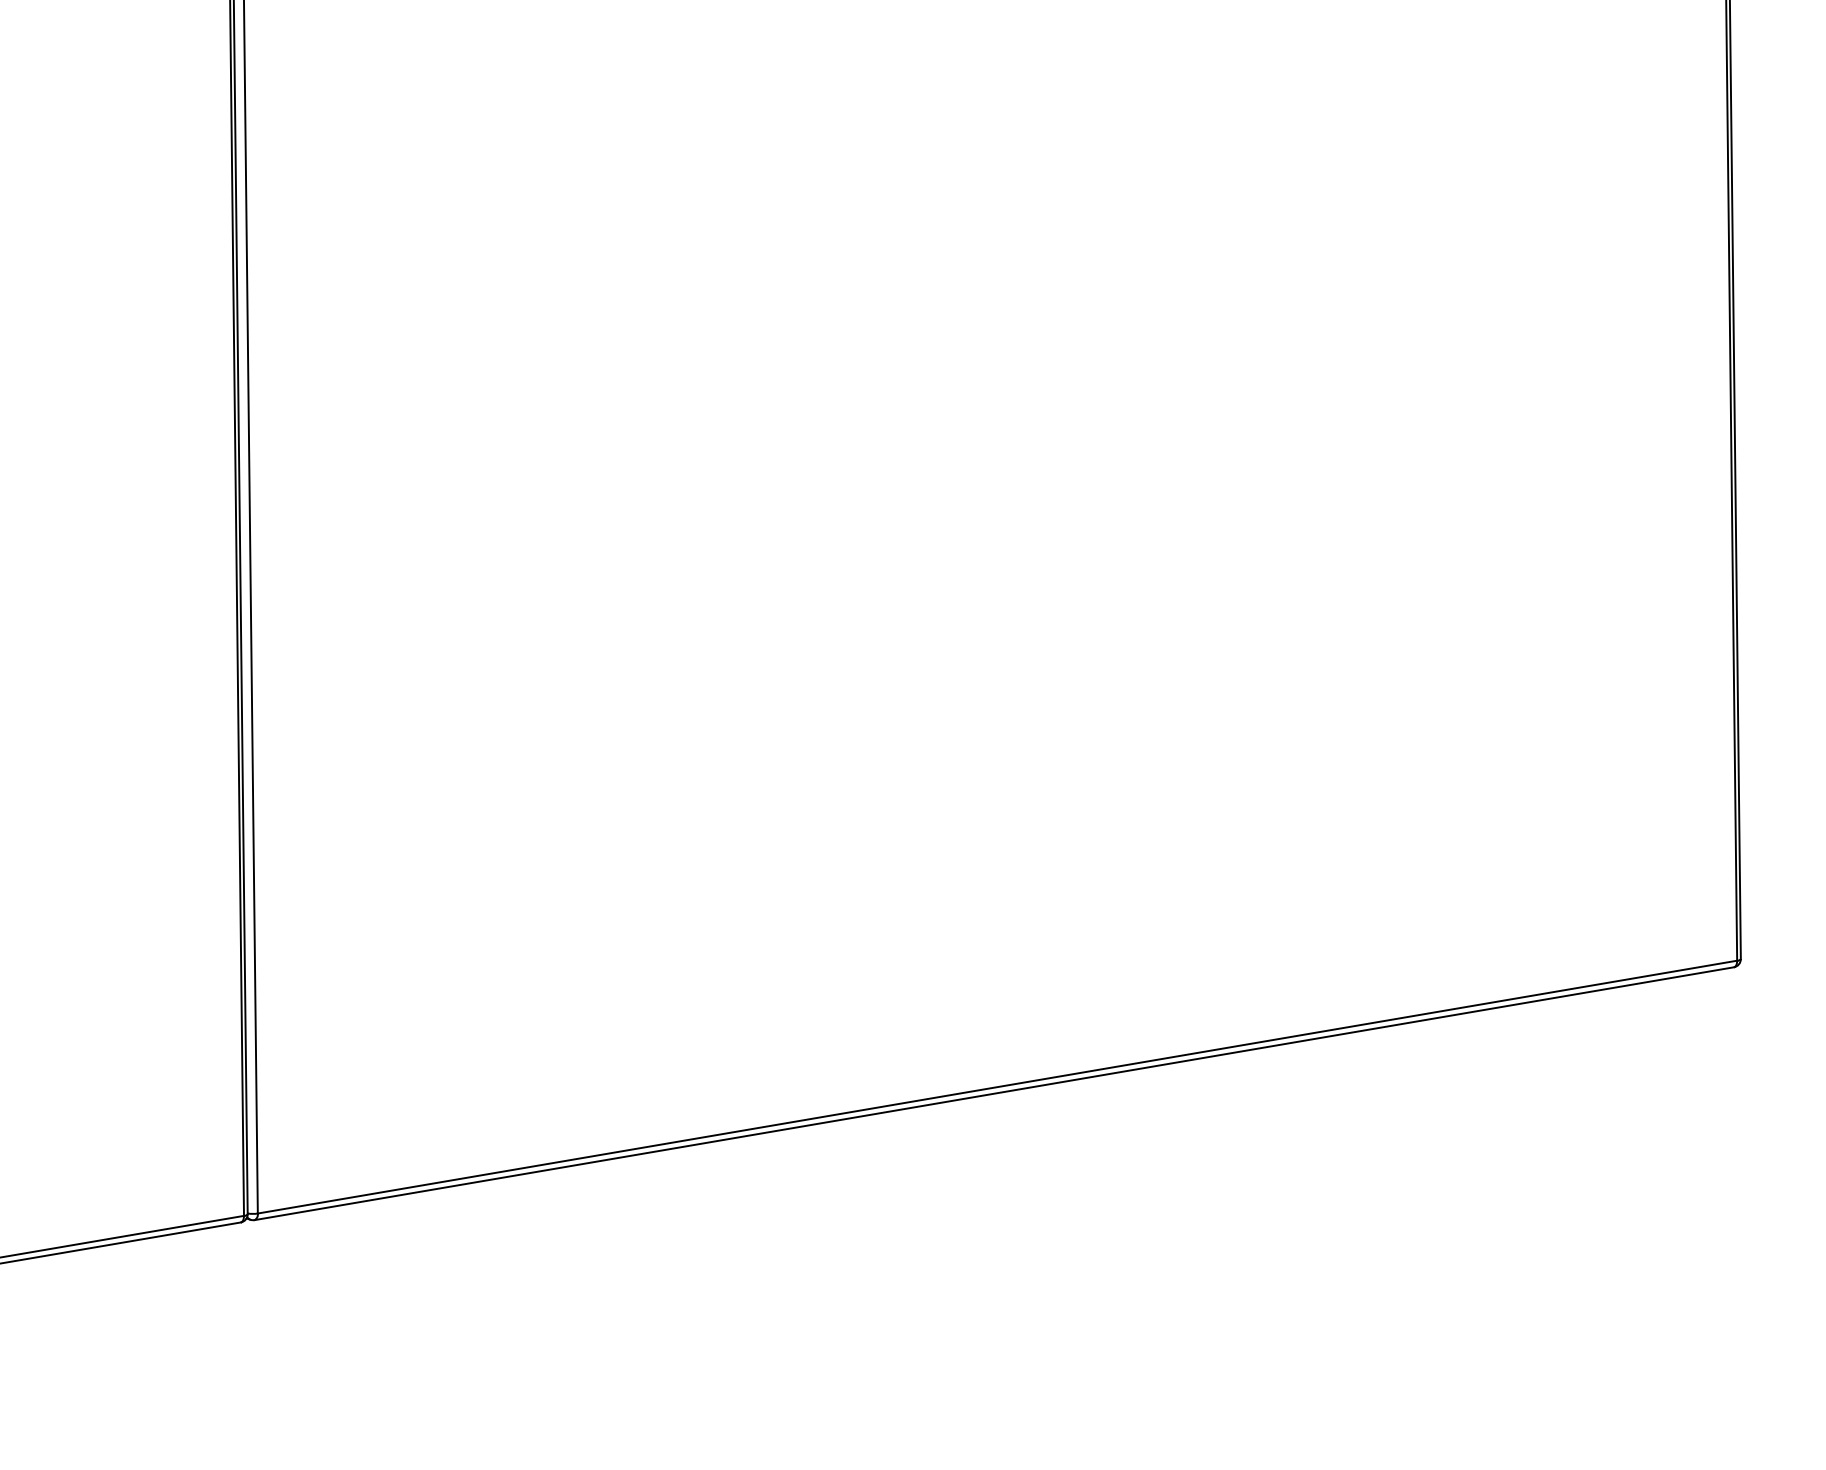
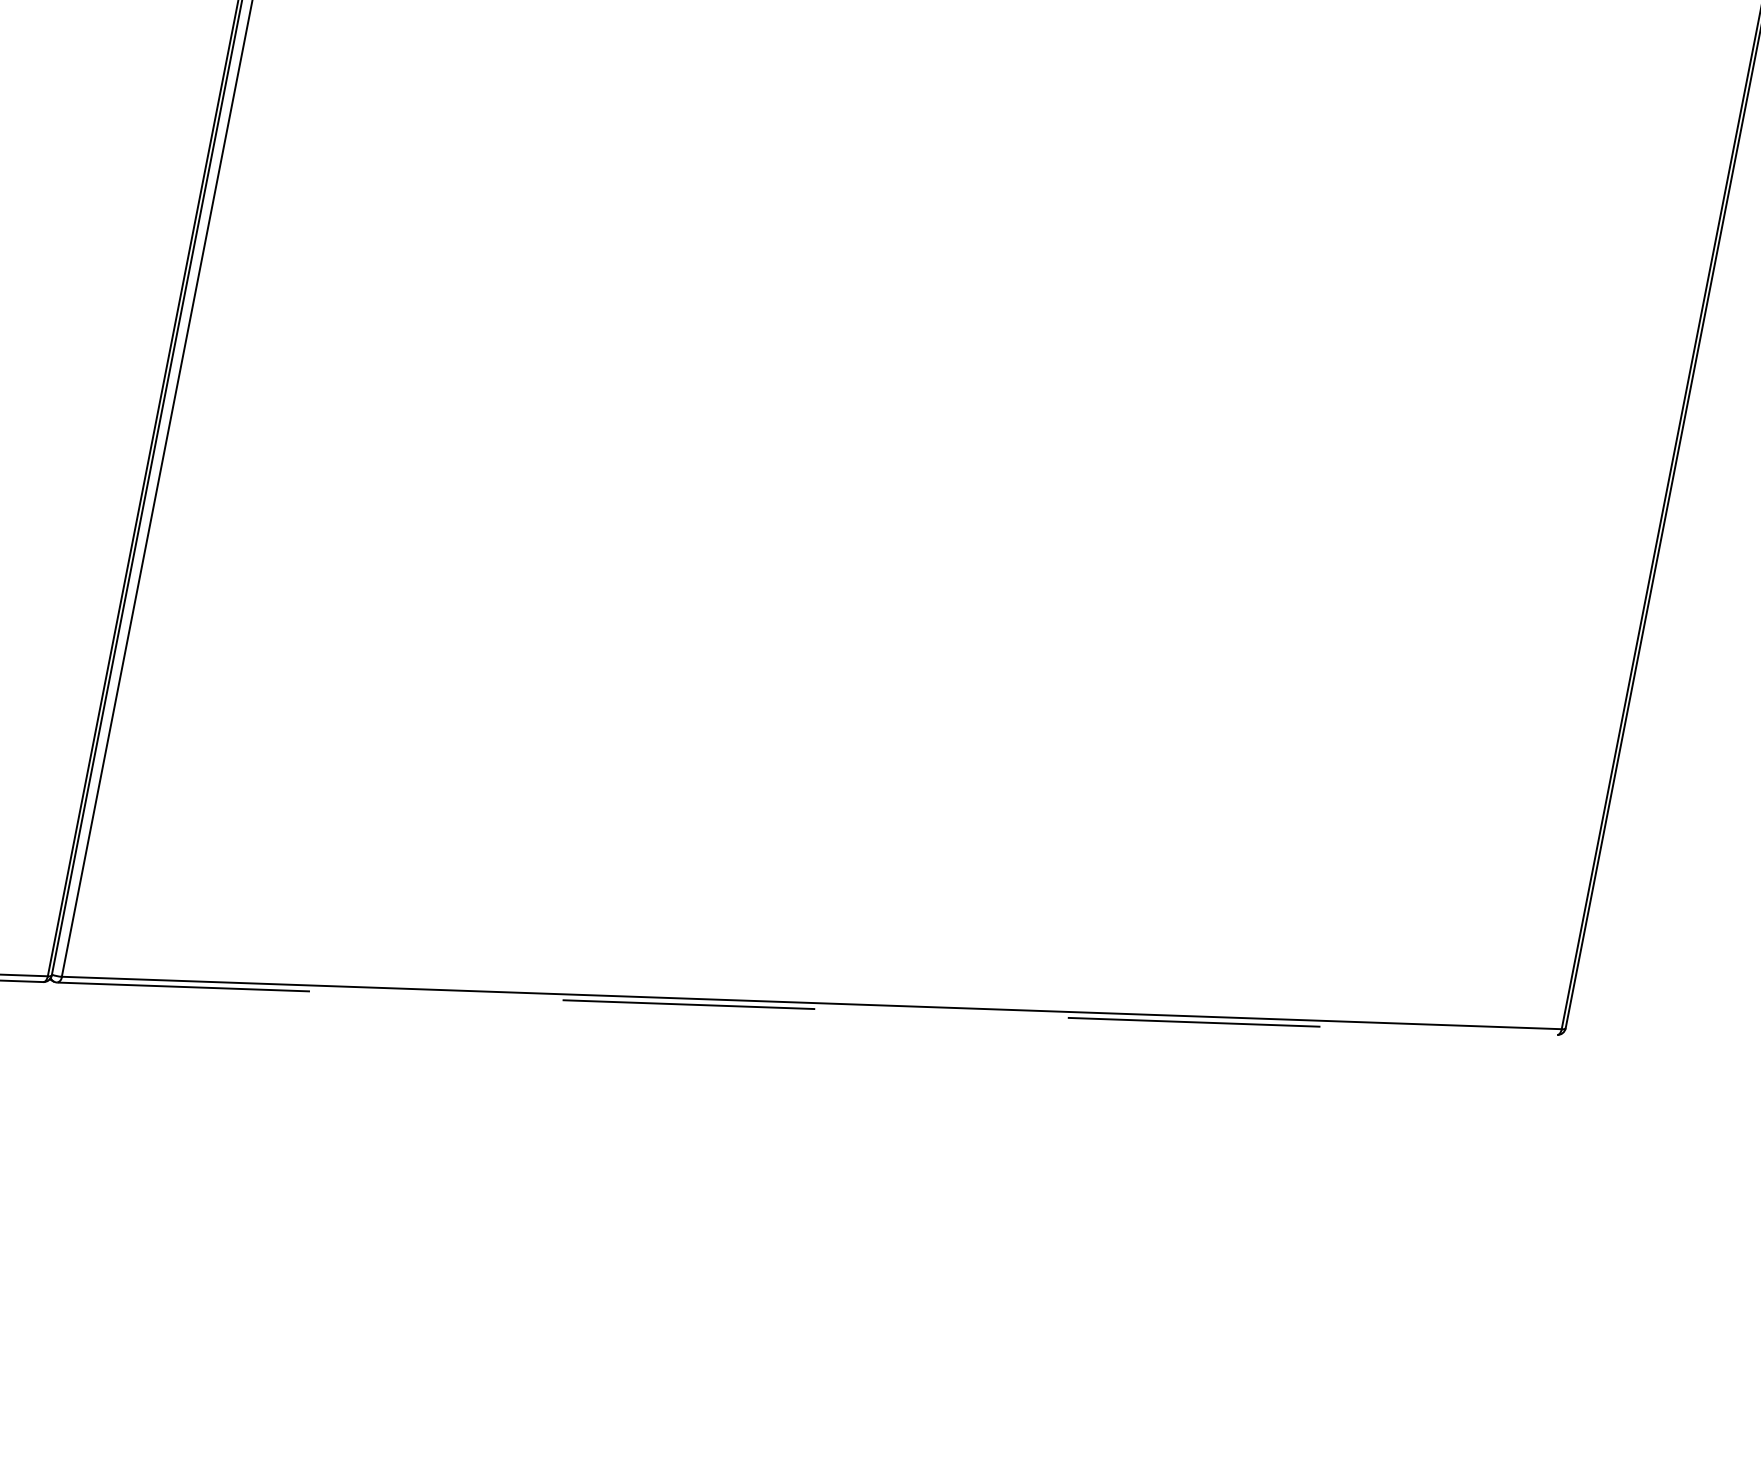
line: (994, 1093) -> (807, 1008), solid -> dashed

